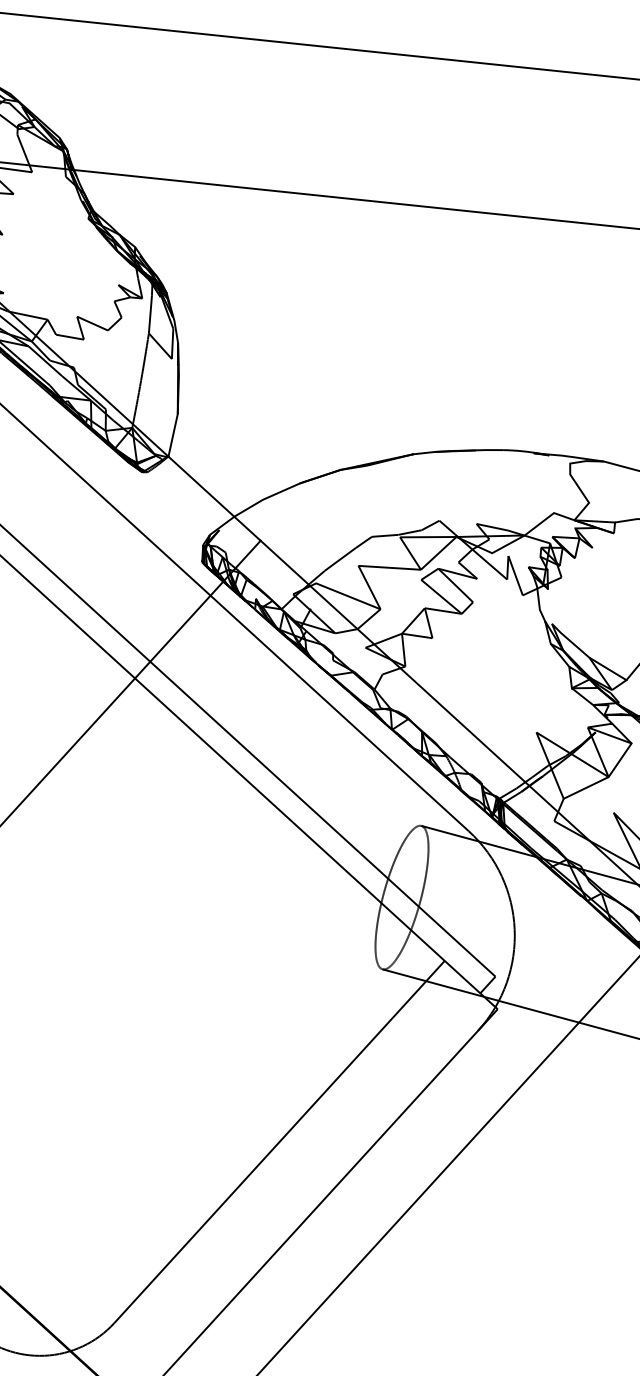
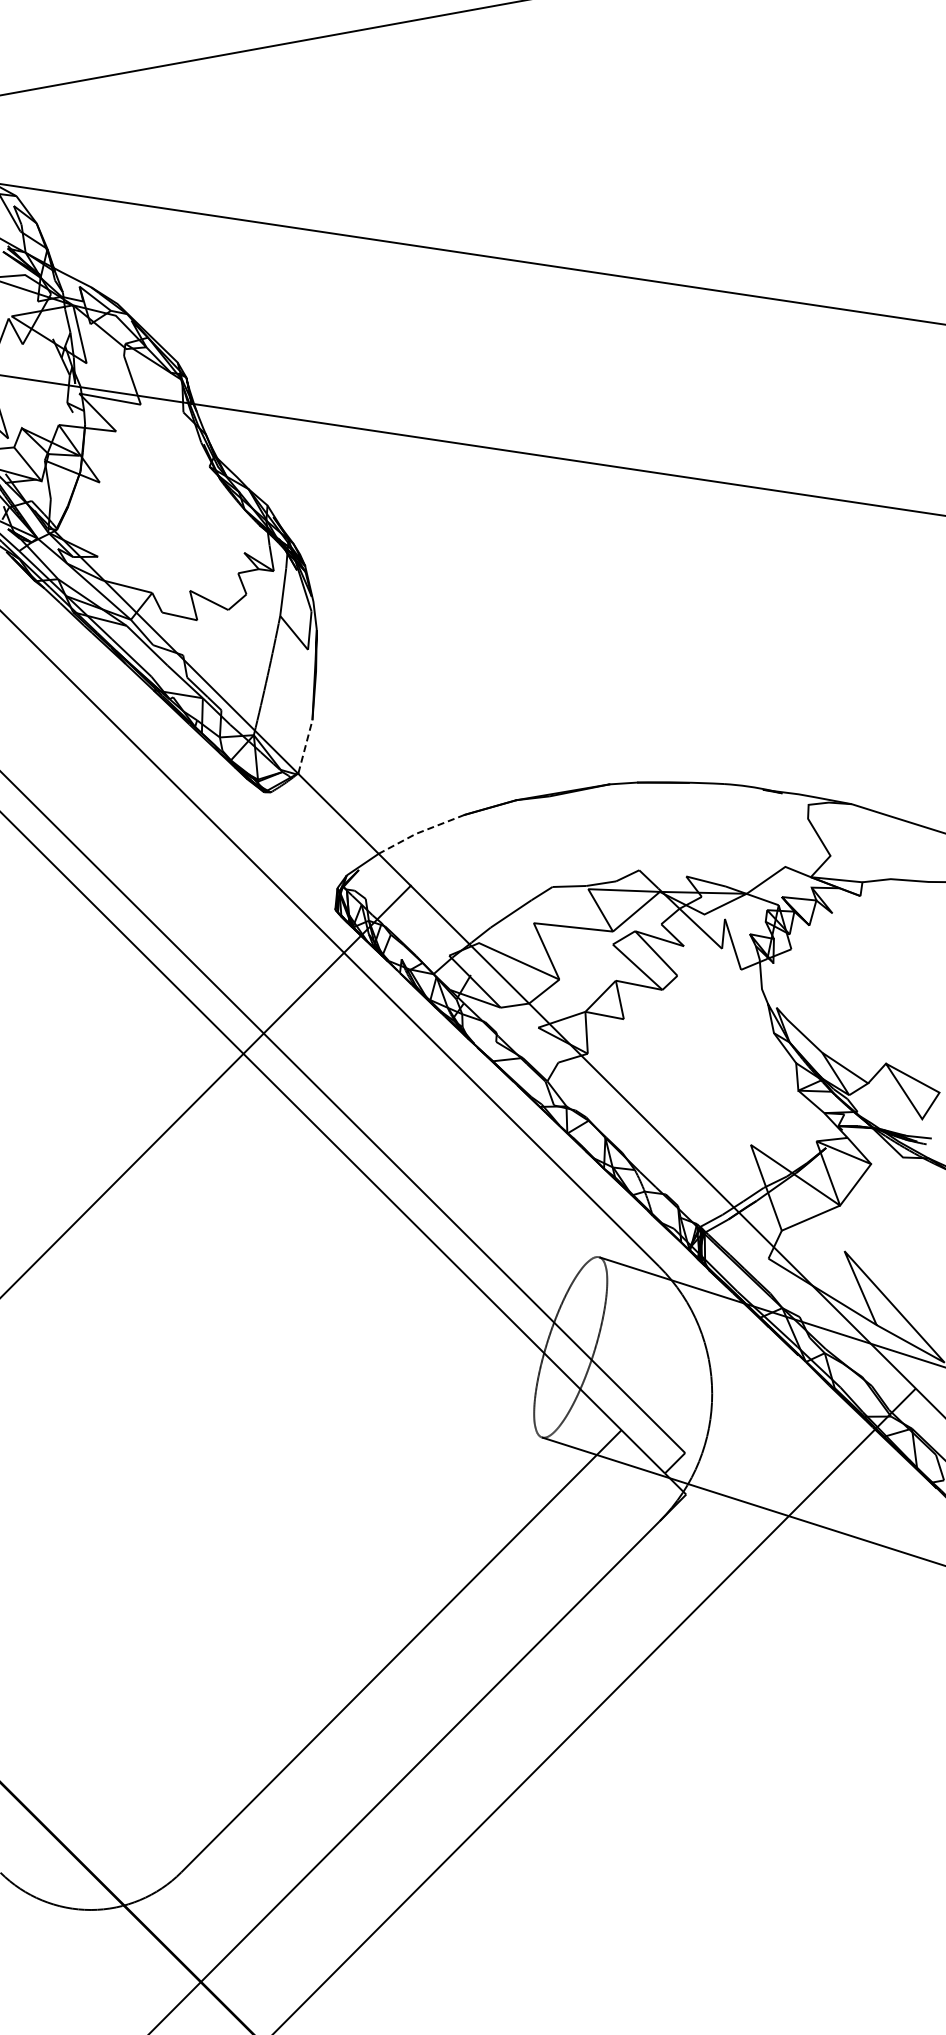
line: (173, 434) -> (305, 746), solid -> dashed
line: (265, 498) -> (419, 832), solid -> dashed

